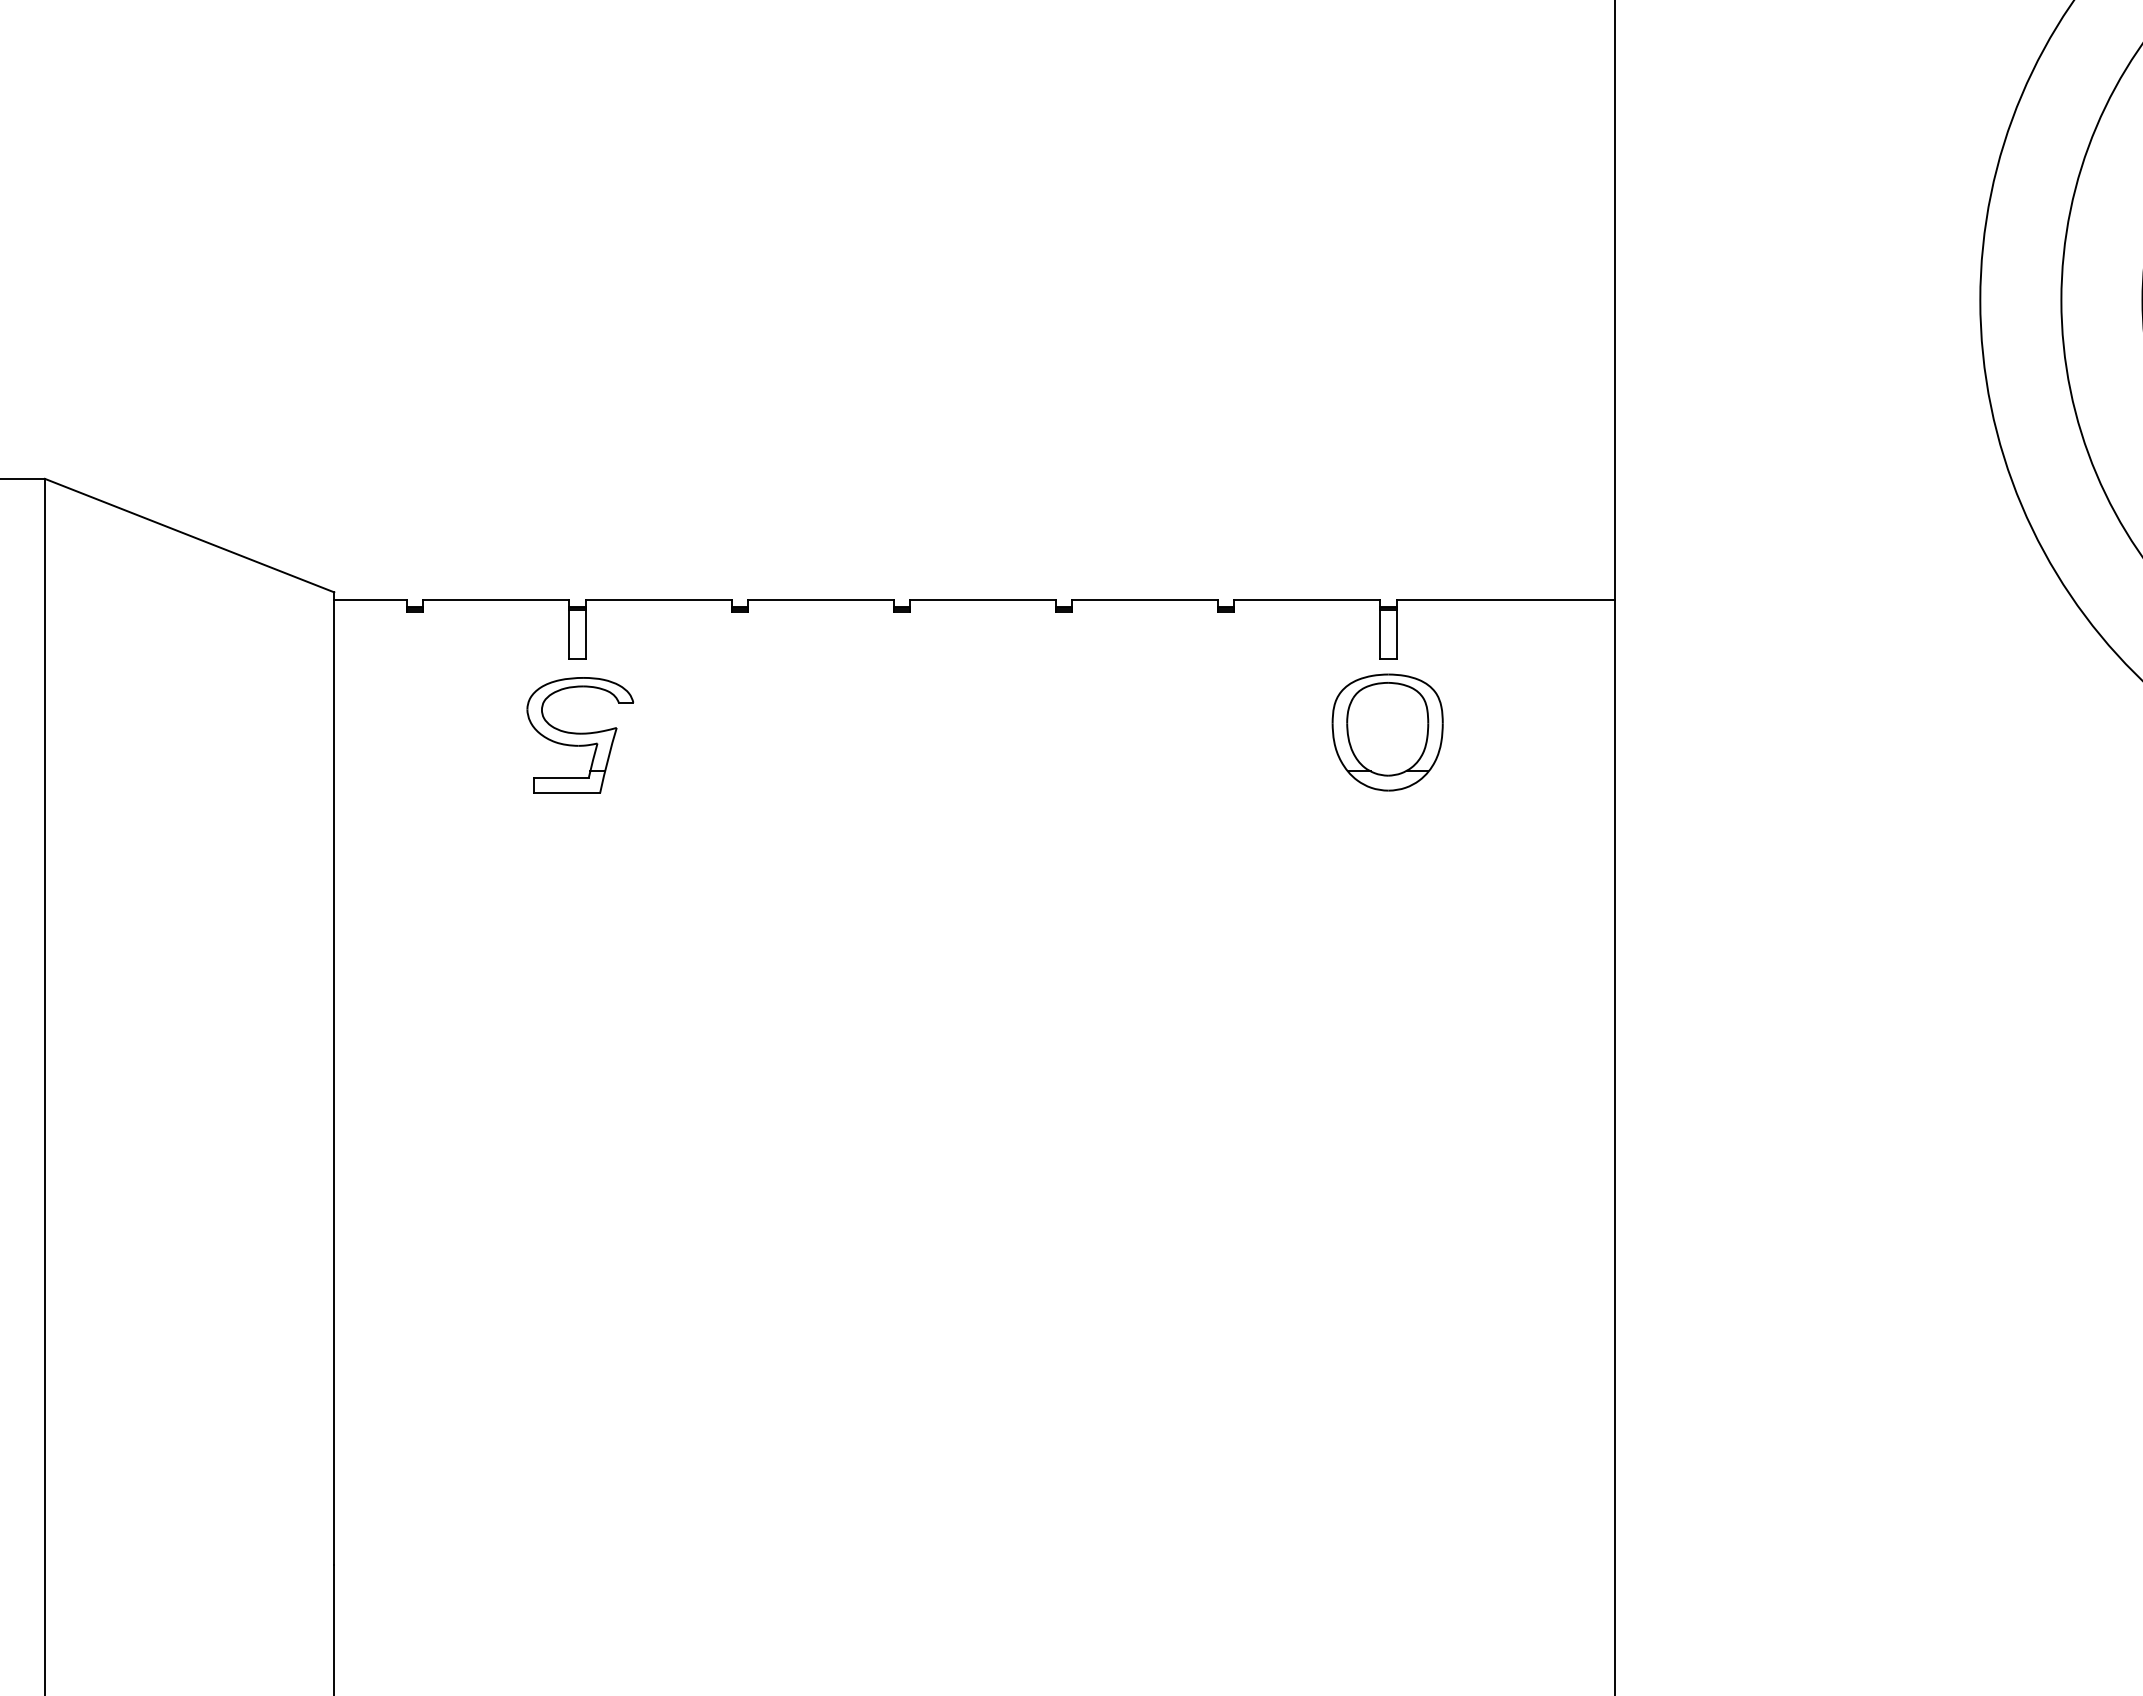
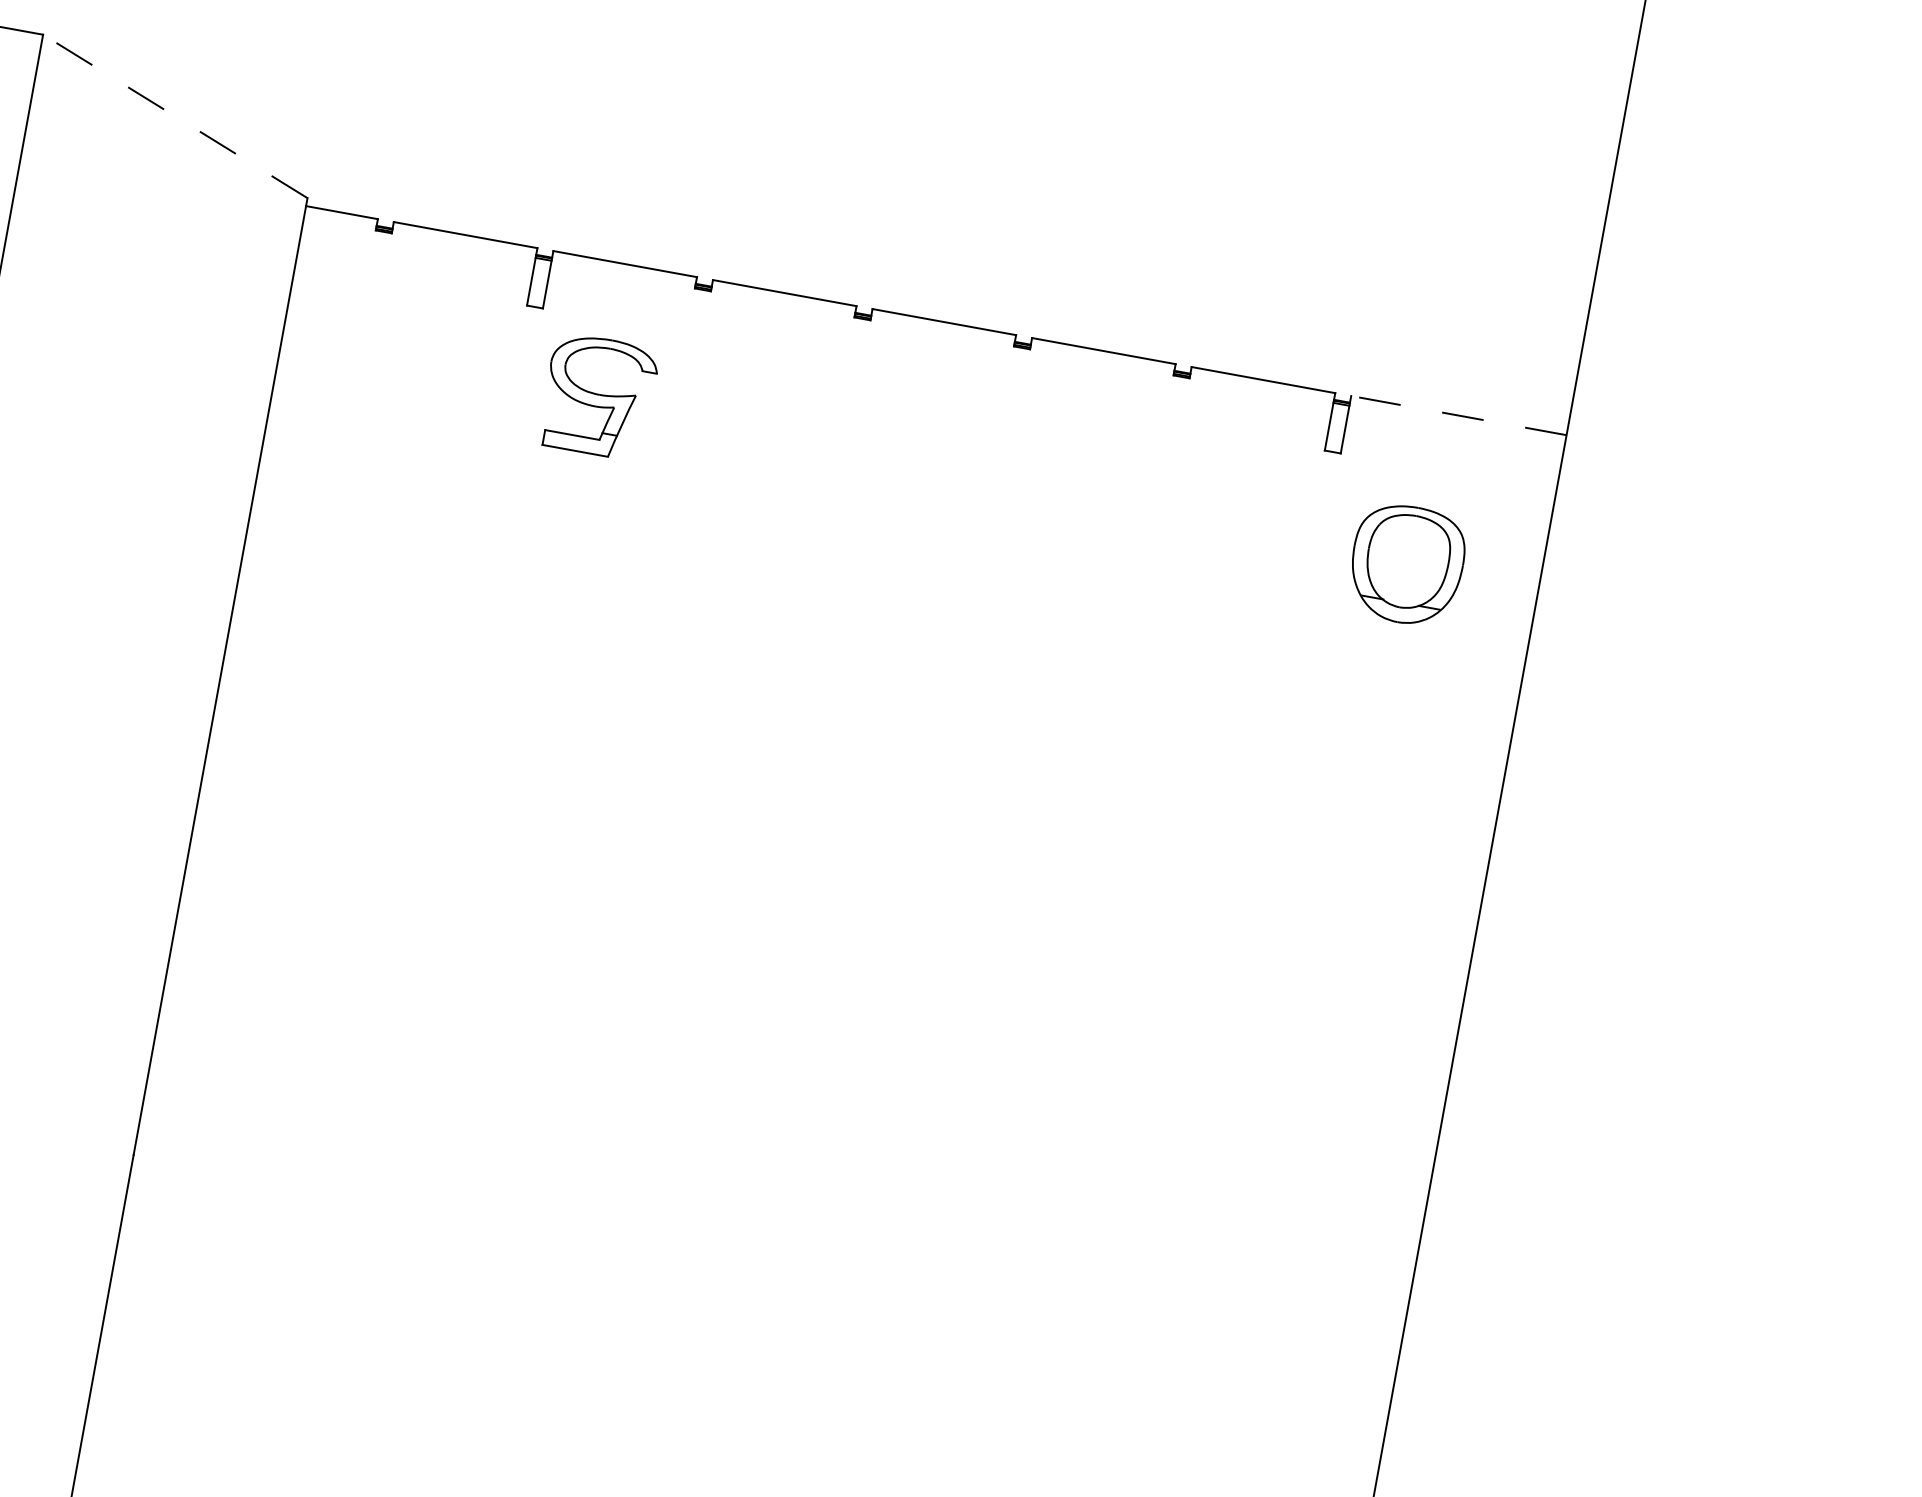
line: (189, 535) -> (175, 116), solid -> dashed
line: (1505, 600) -> (1458, 415), solid -> dashed
part: (1387, 732) -> (1406, 564), moved
part: (580, 735) -> (598, 396), moved

